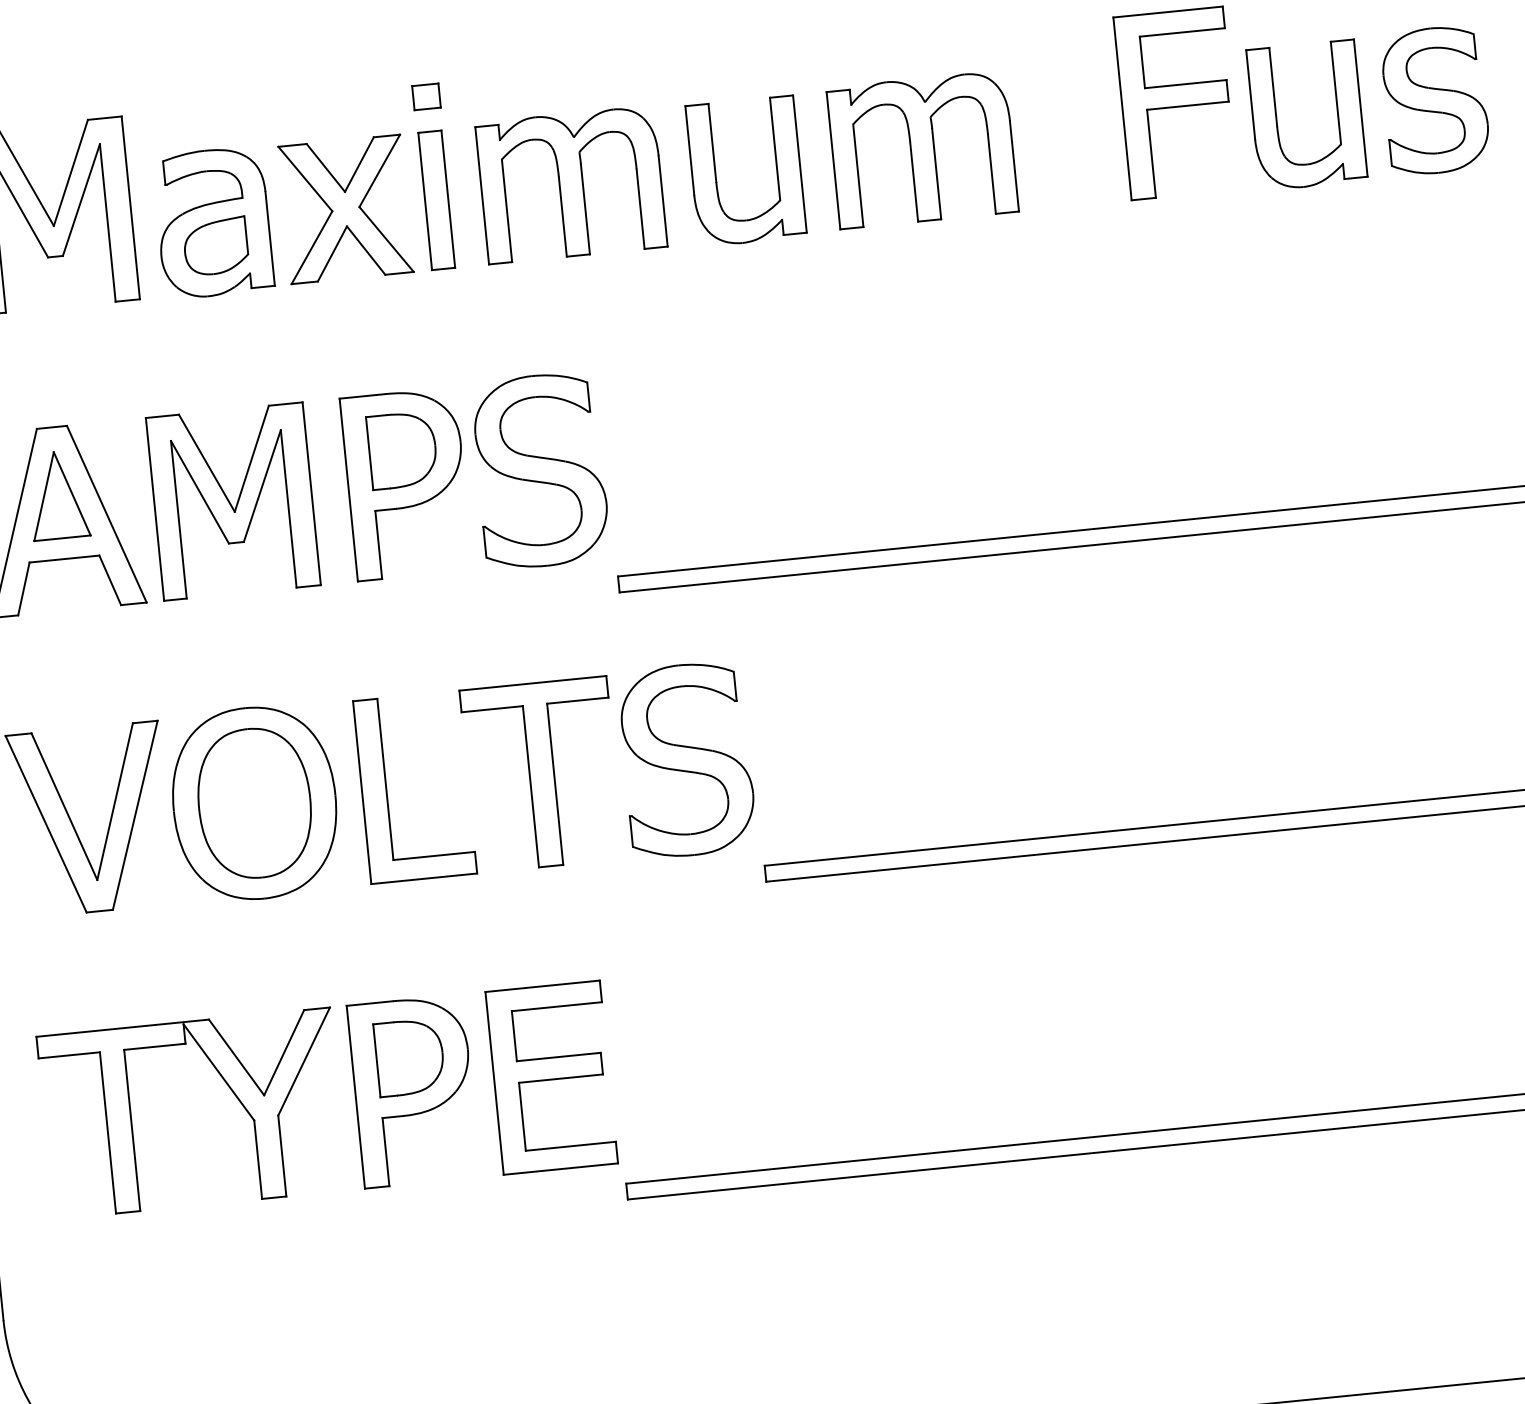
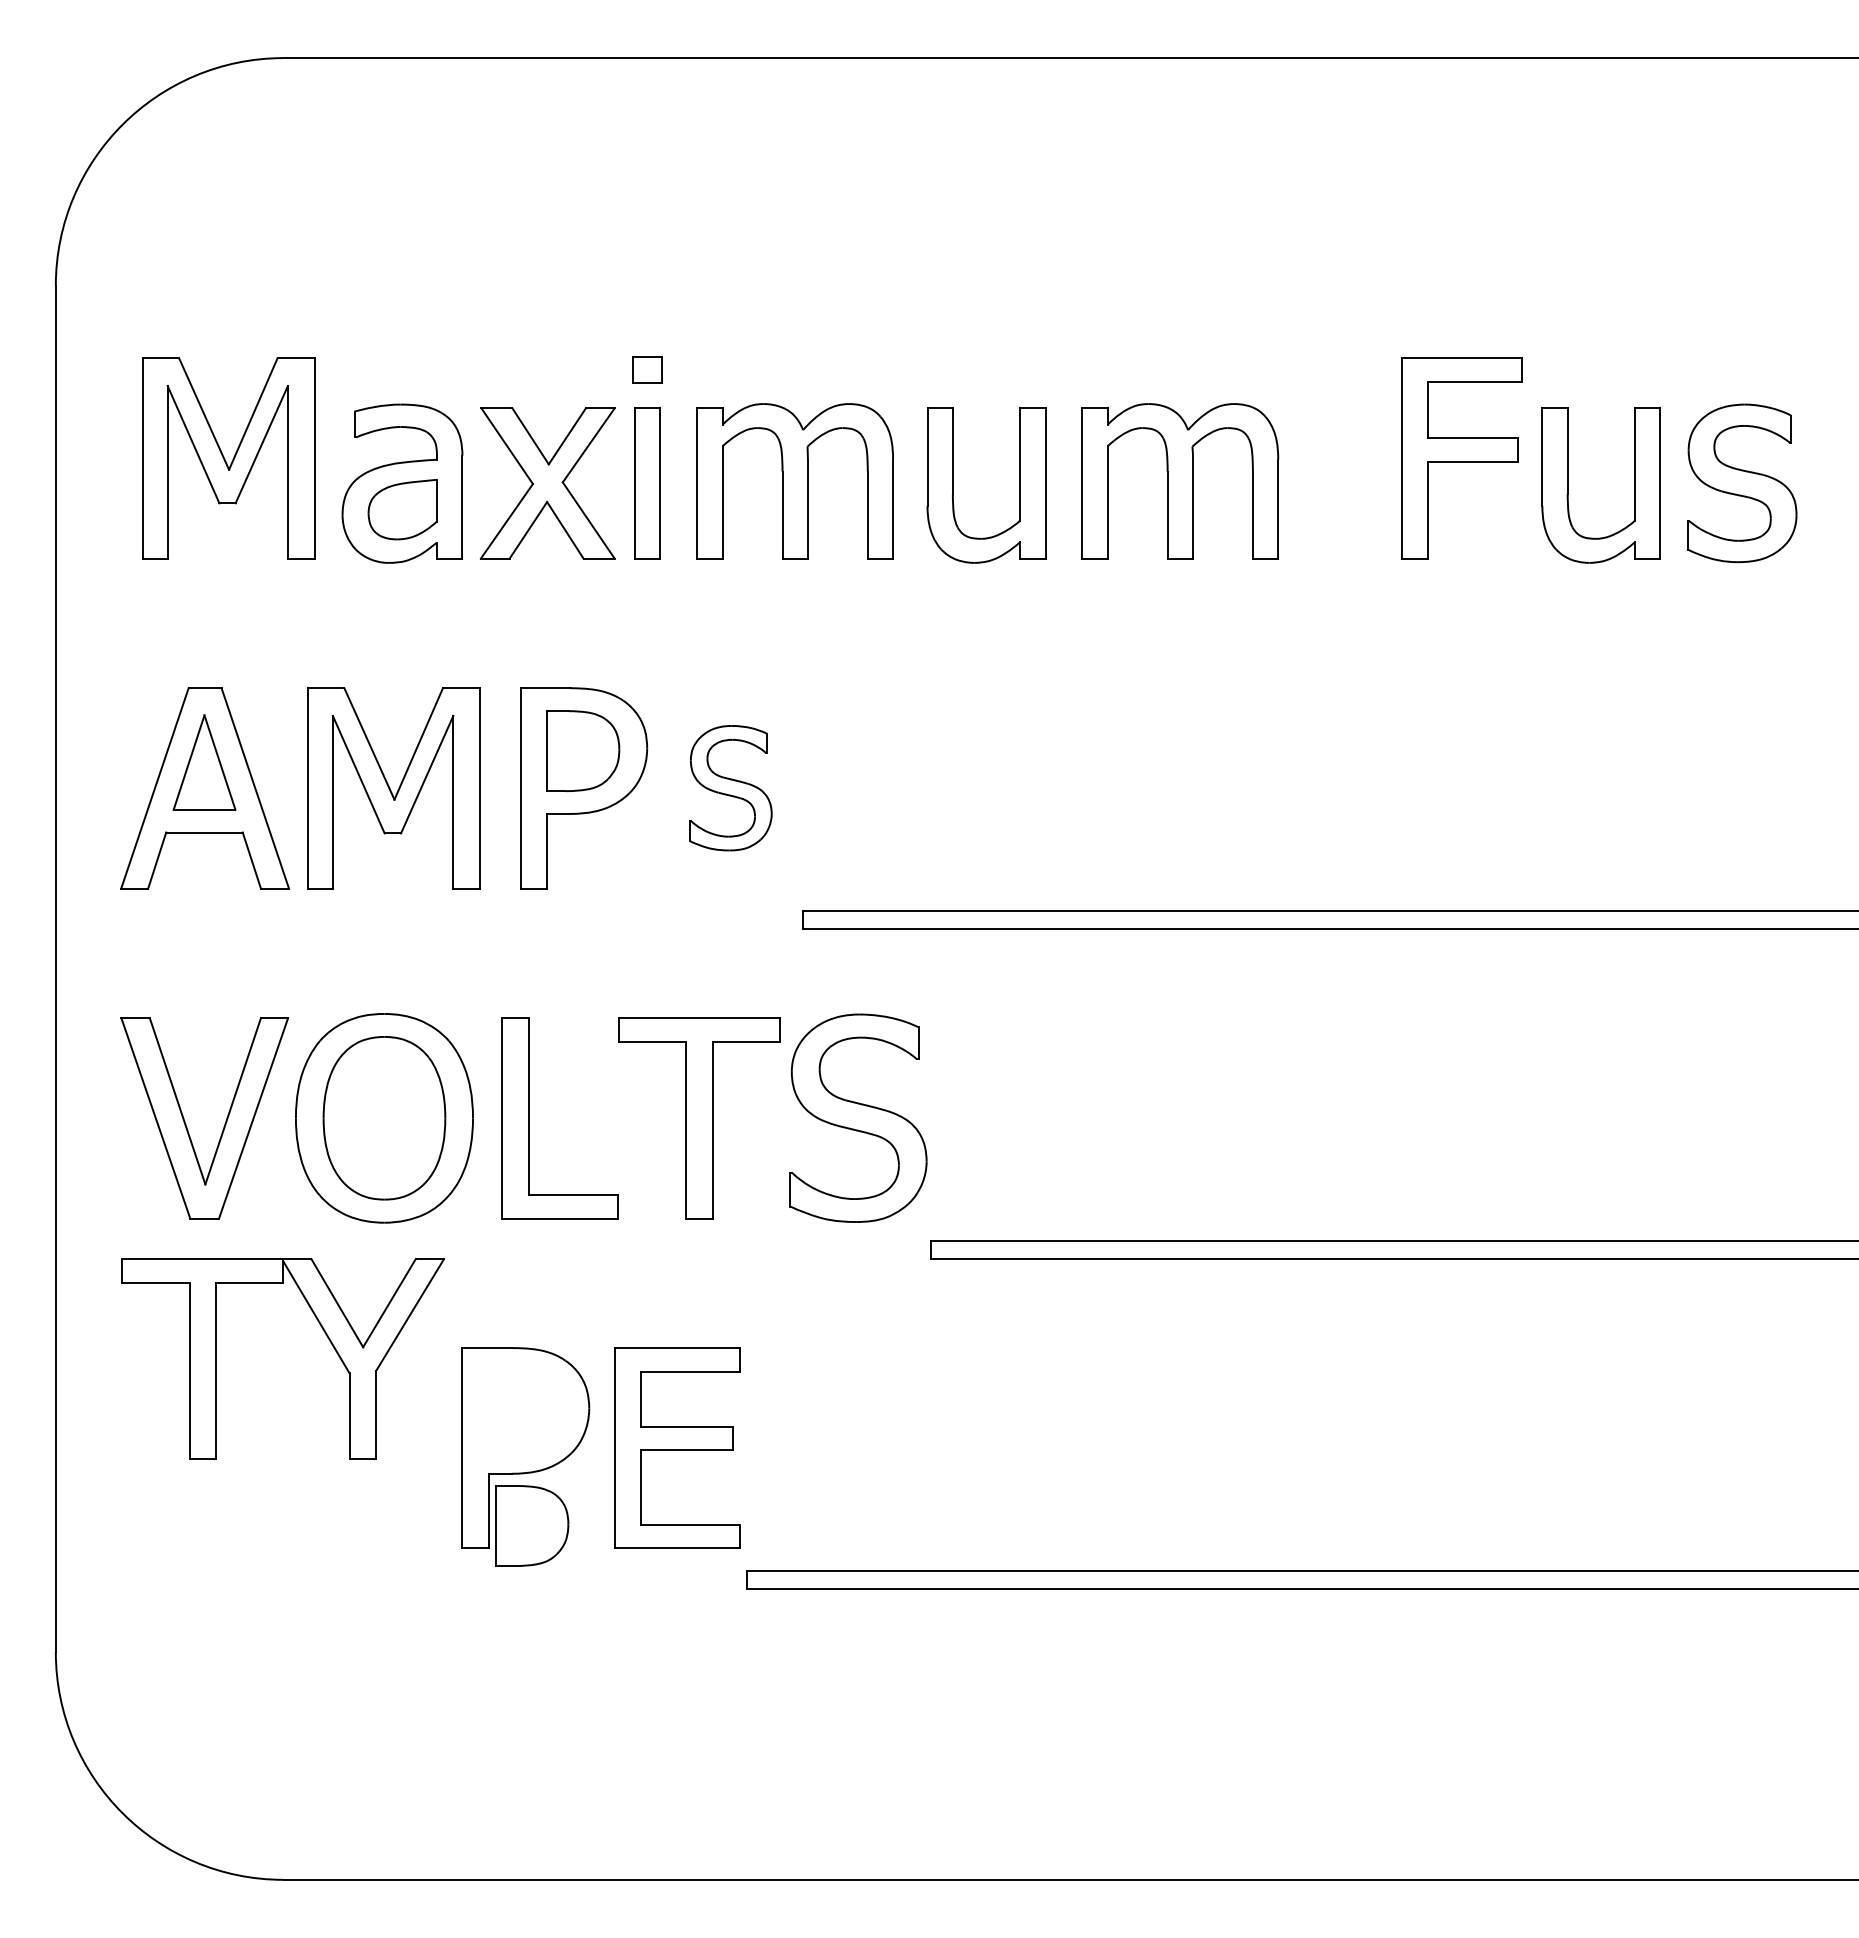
part: (540, 470) -> (730, 787), size x0.6
part: (409, 1057) -> (532, 1525), moved
part: (227, 1086) -> (324, 1333), moved

